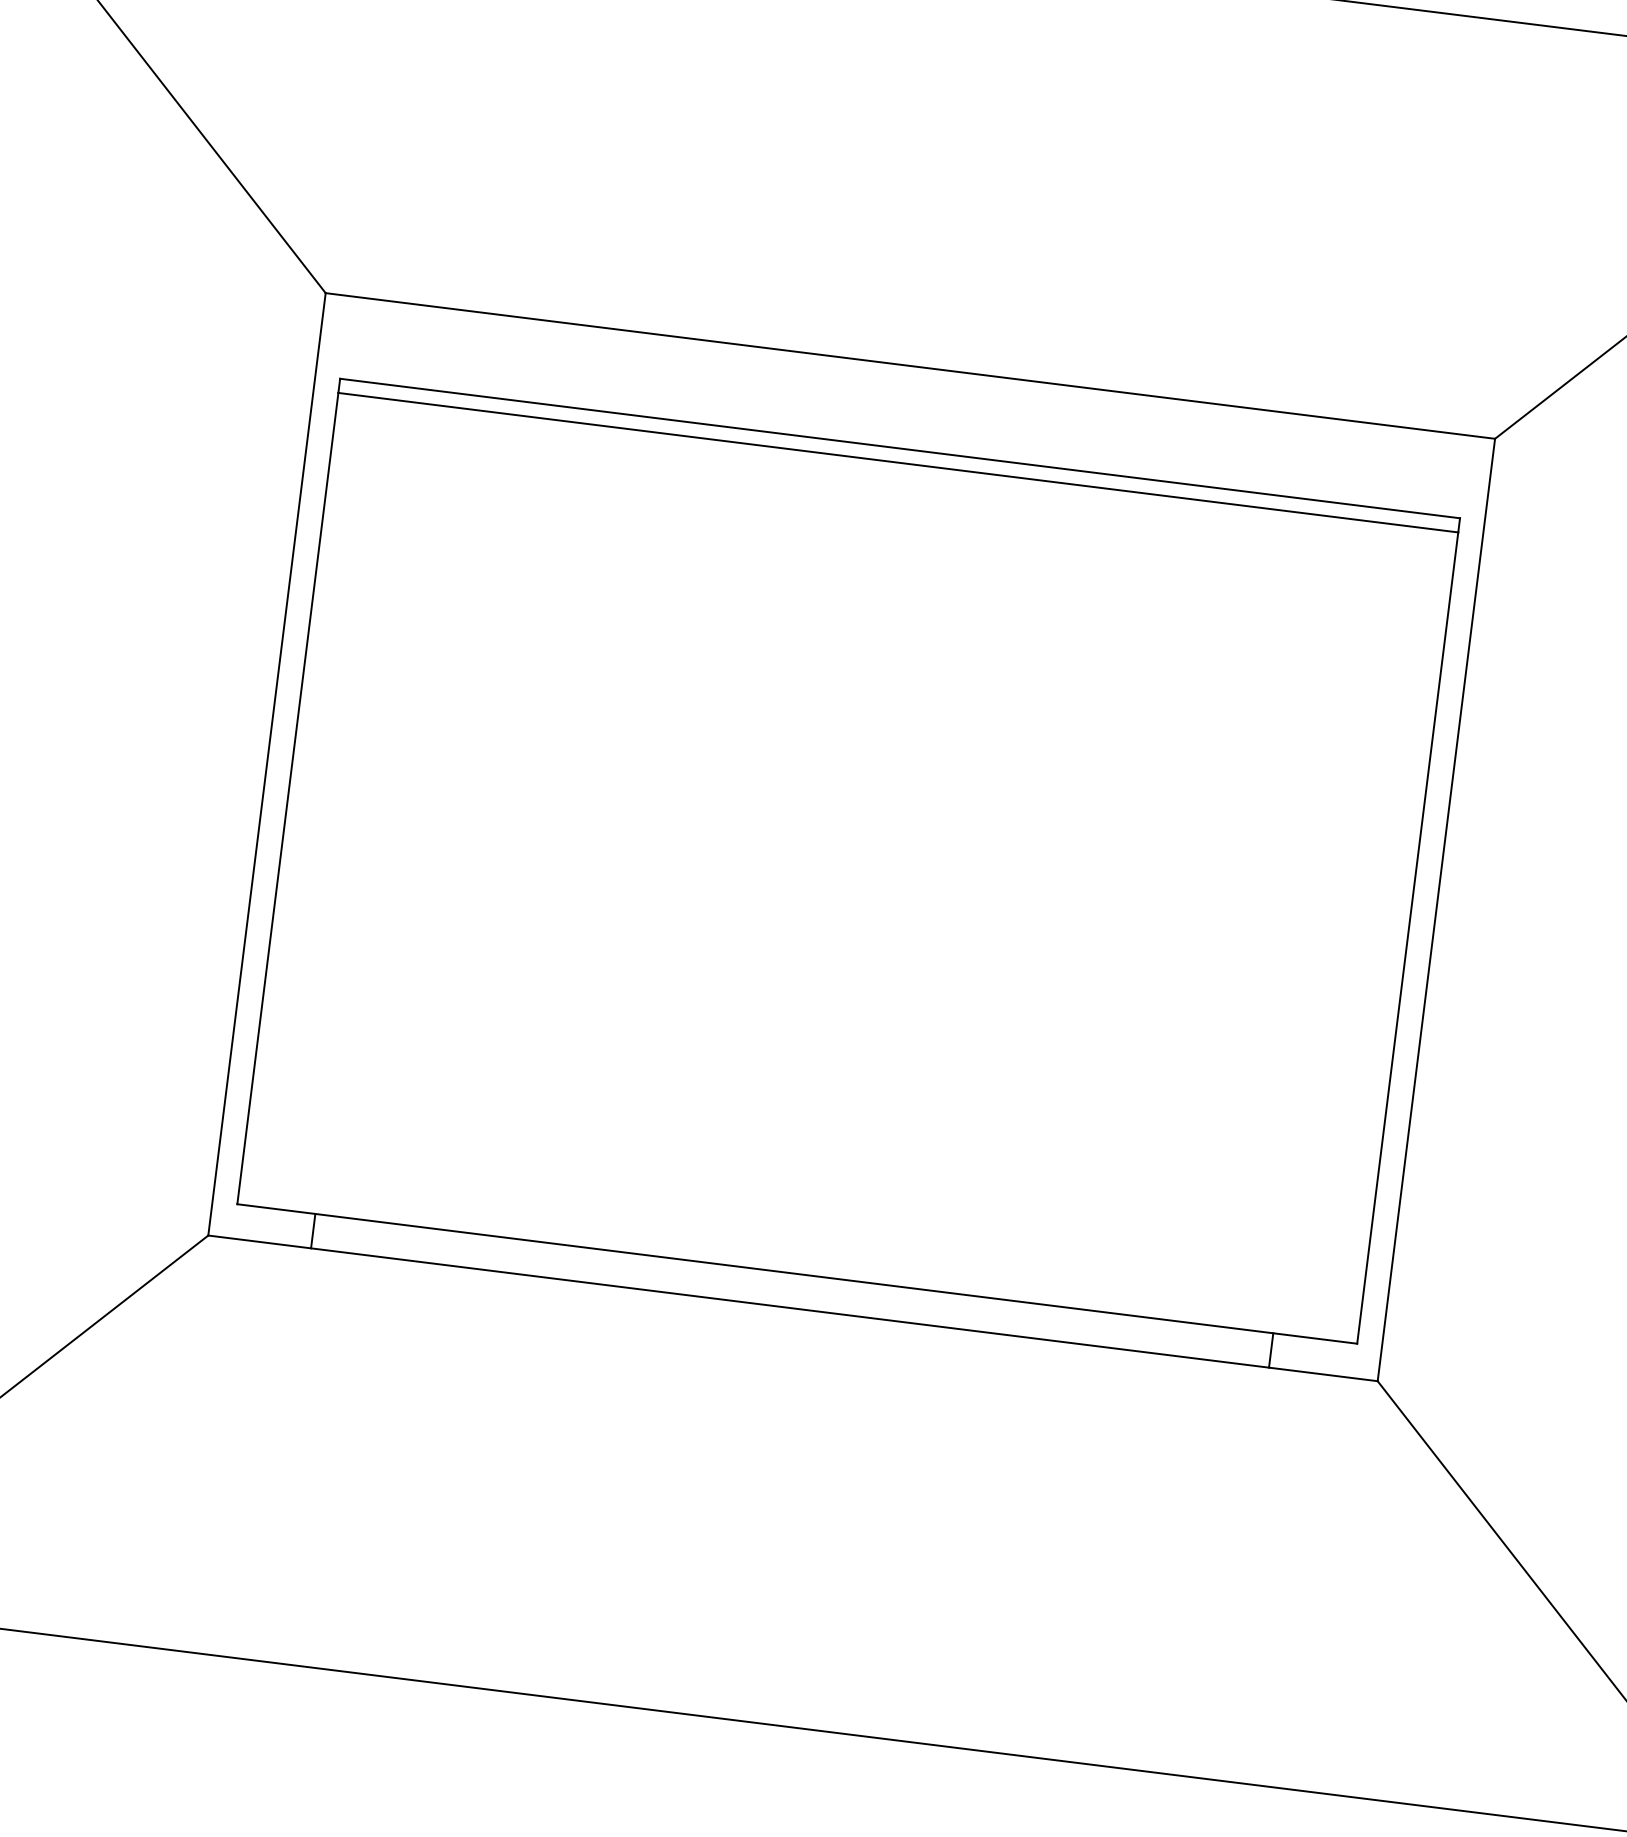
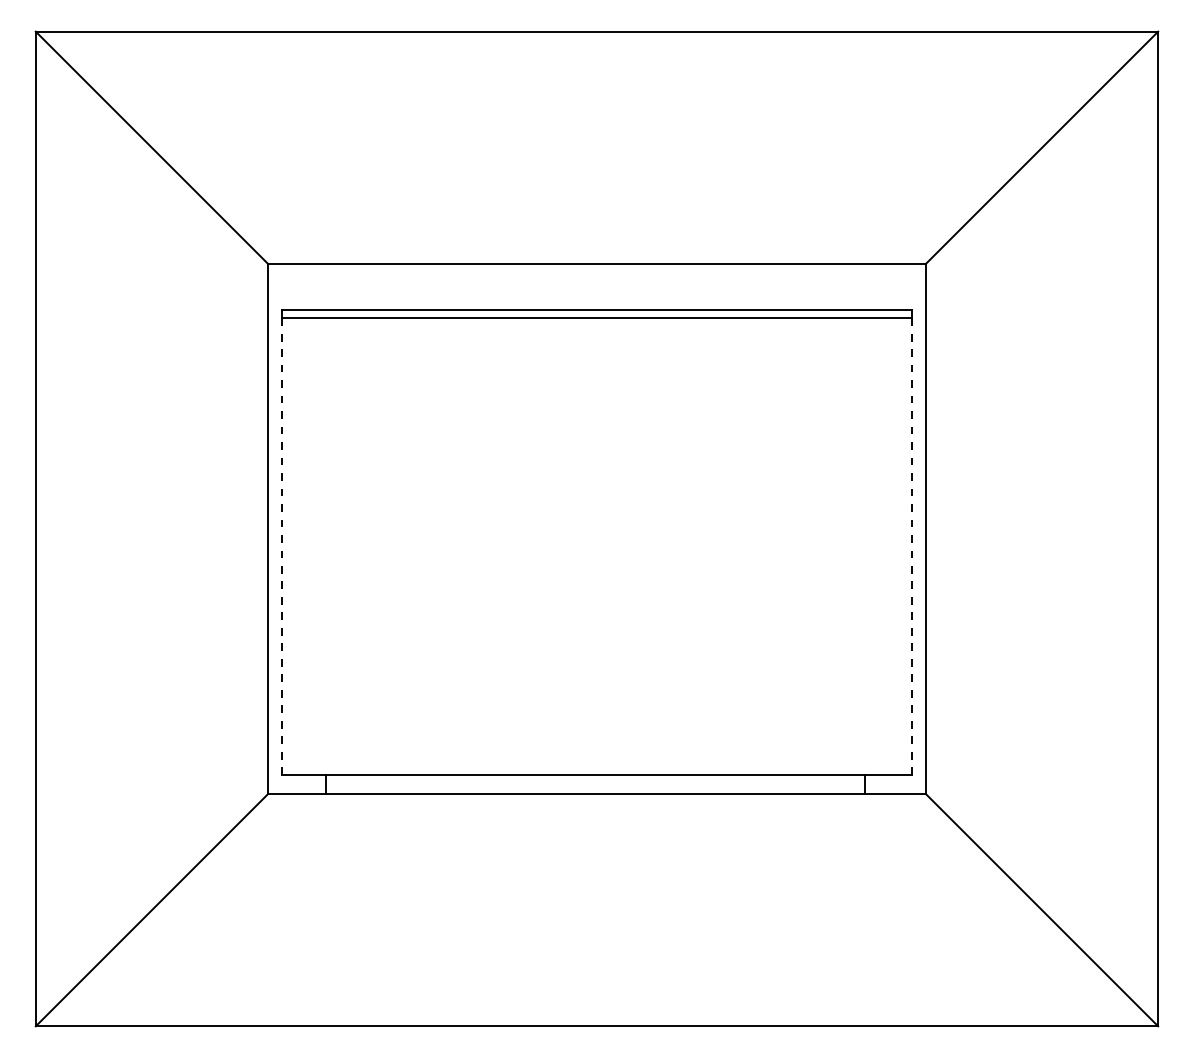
line: (286, 800) -> (281, 547), solid -> dashed
line: (1408, 939) -> (912, 547), solid -> dashed

